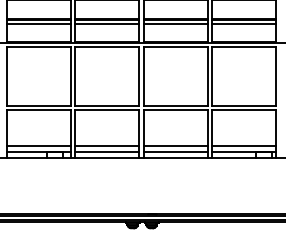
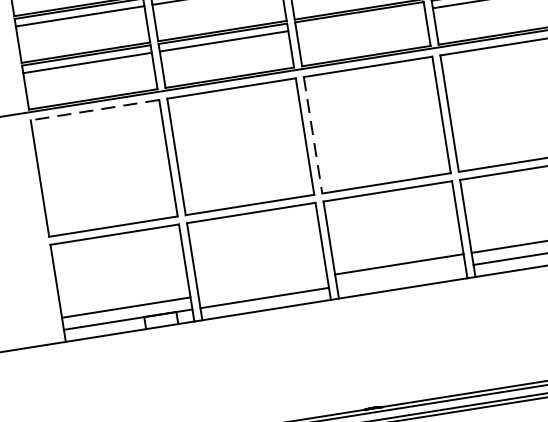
line: (175, 23) -> (360, 19), removed
line: (38, 47) -> (94, 110), solid -> dashed
line: (143, 76) -> (313, 135), solid -> dashed
line: (107, 146) -> (263, 286), removed
line: (175, 152) -> (401, 277), removed

